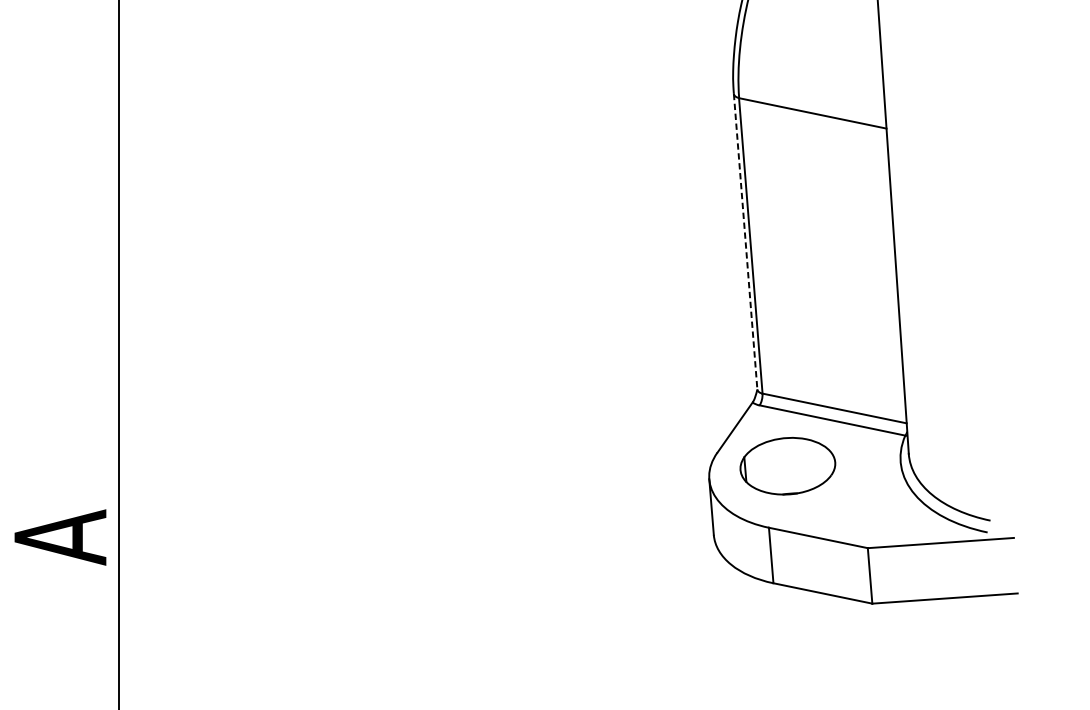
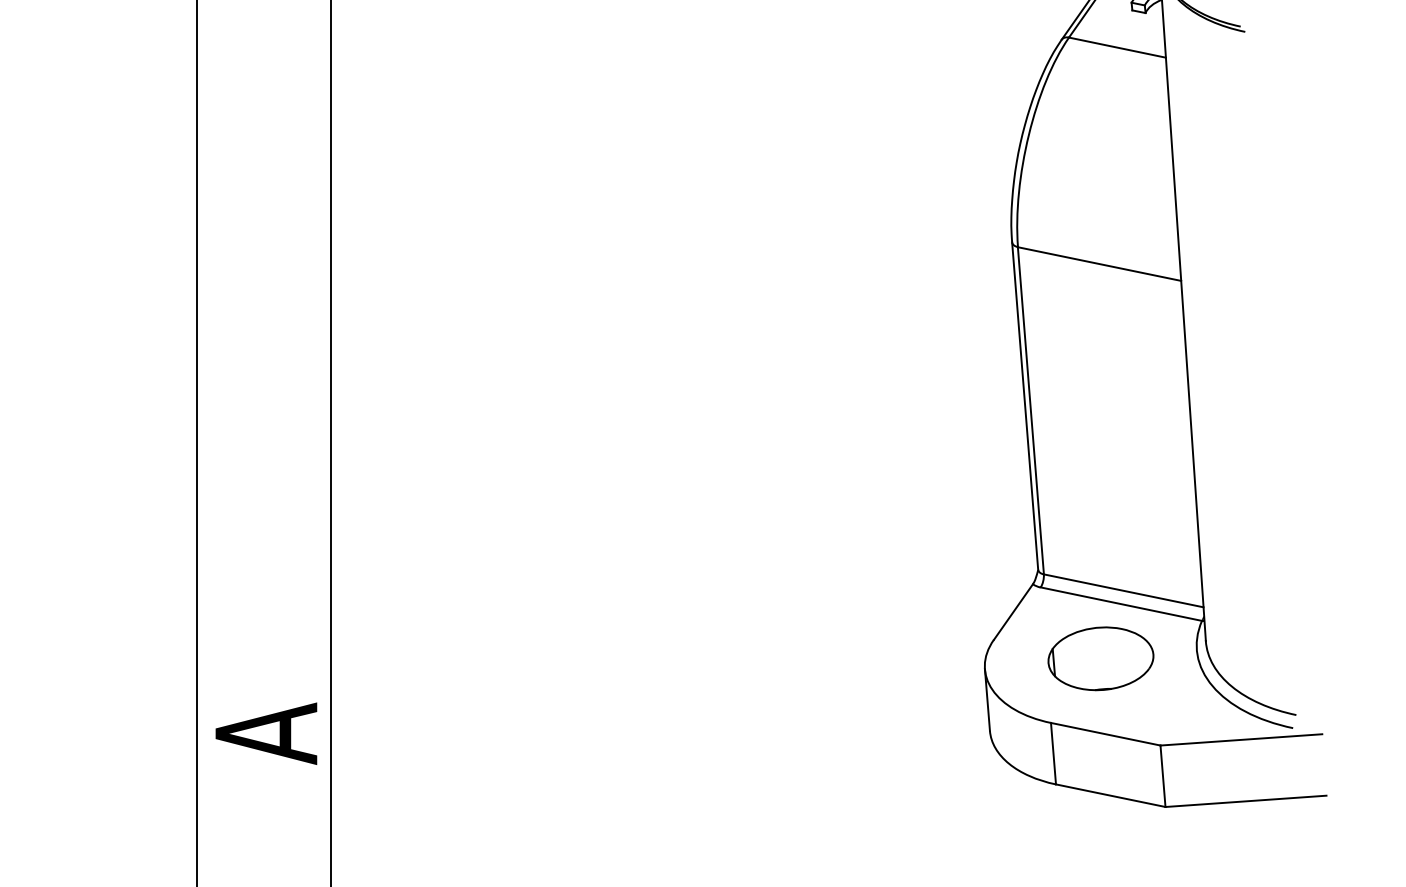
line: (745, 242) -> (1025, 406), dashed -> solid
part: (787, 465) -> (1100, 658), moved

